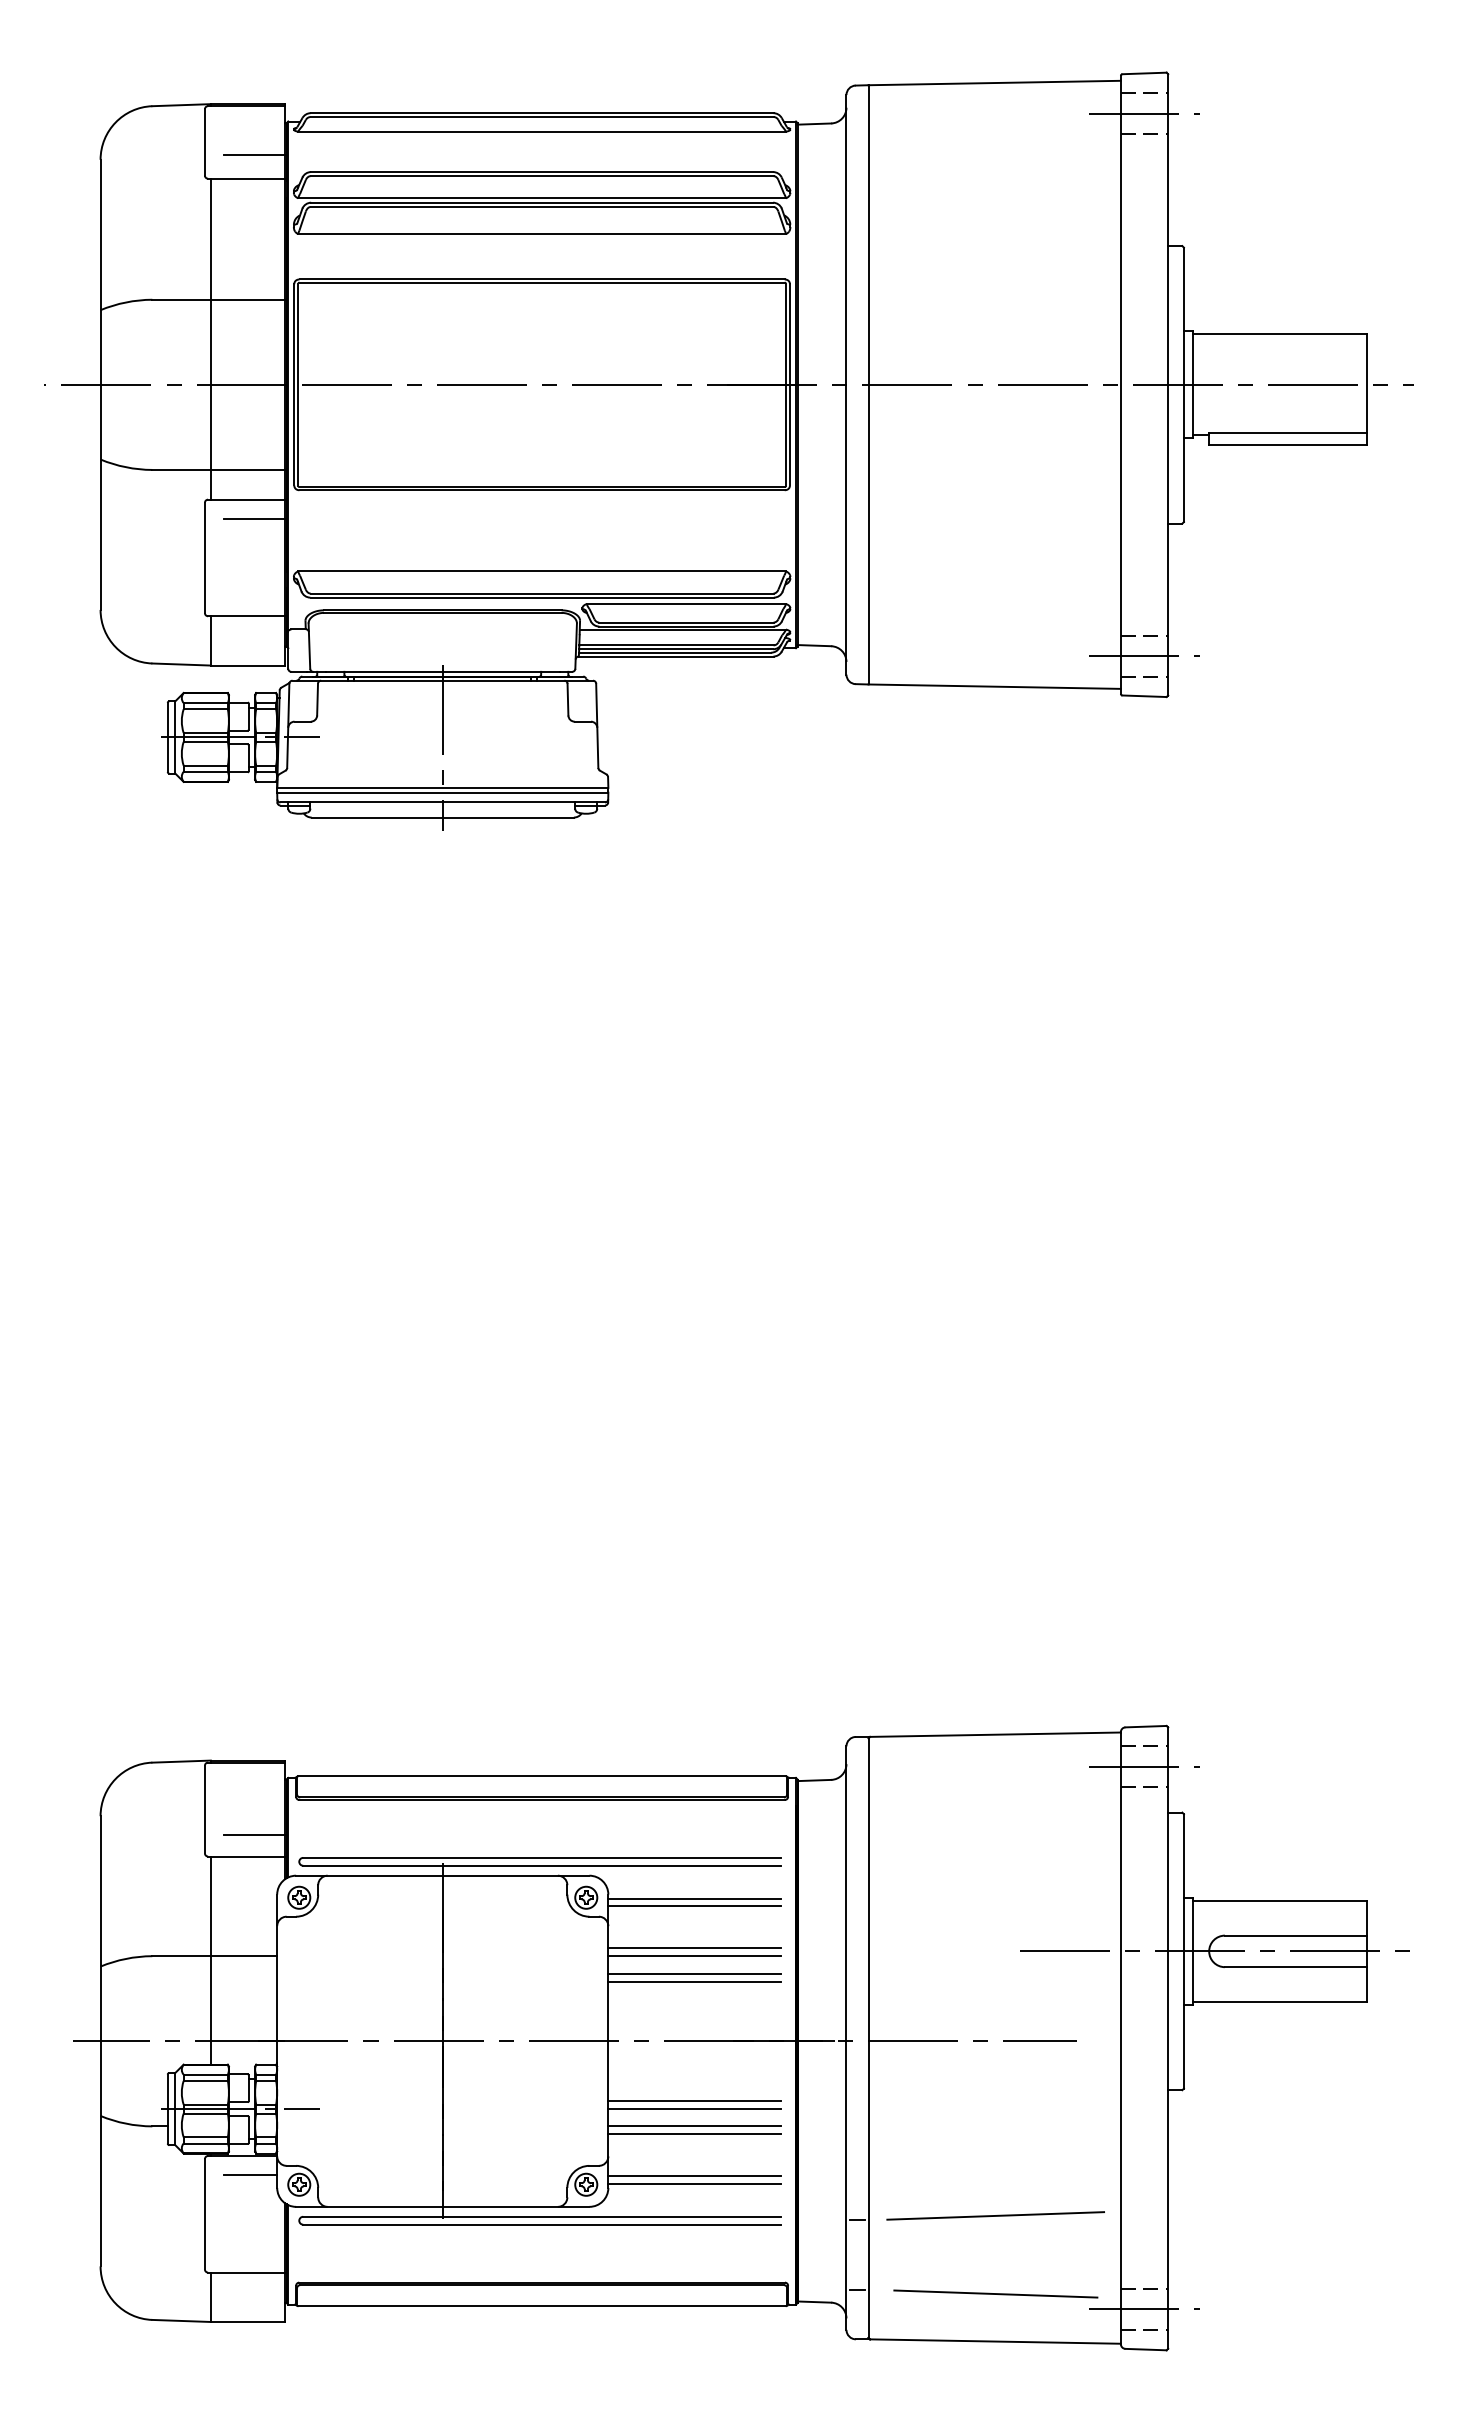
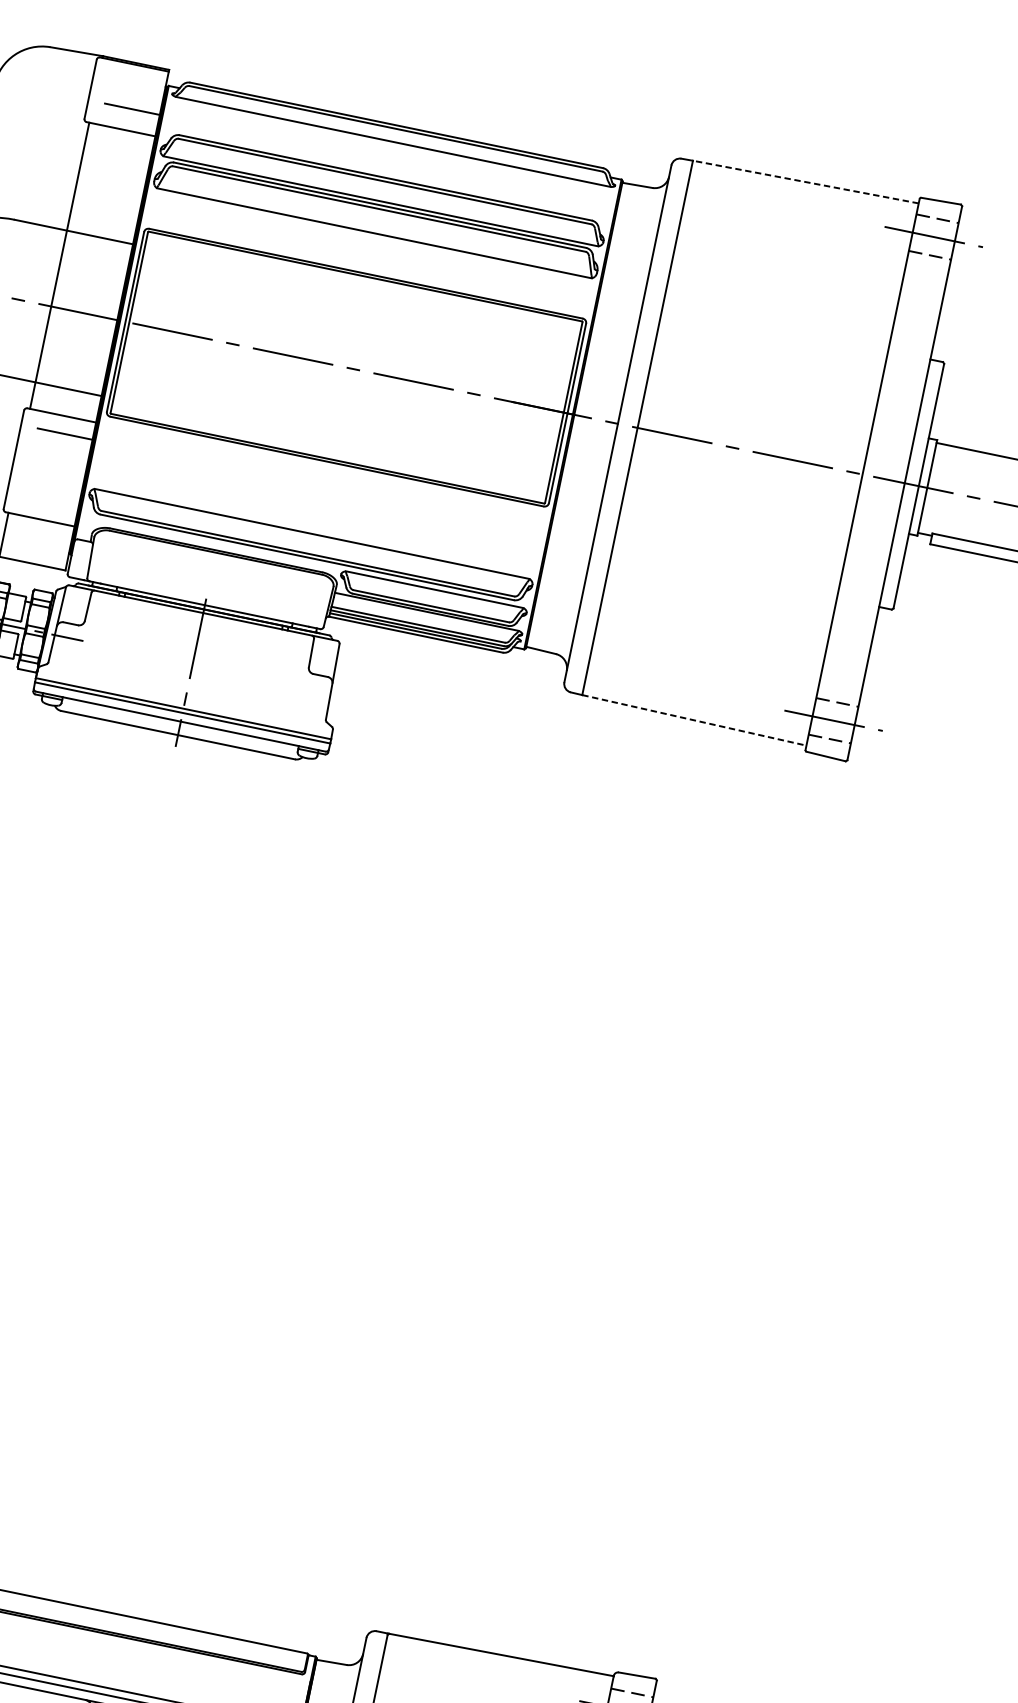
line: (994, 83) -> (805, 182), solid -> dashed
line: (995, 686) -> (695, 720), solid -> dashed

